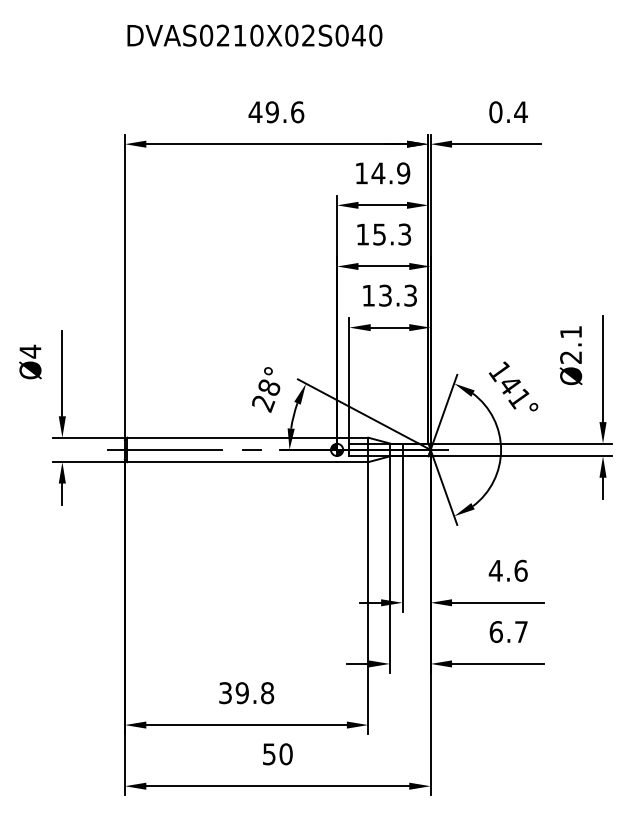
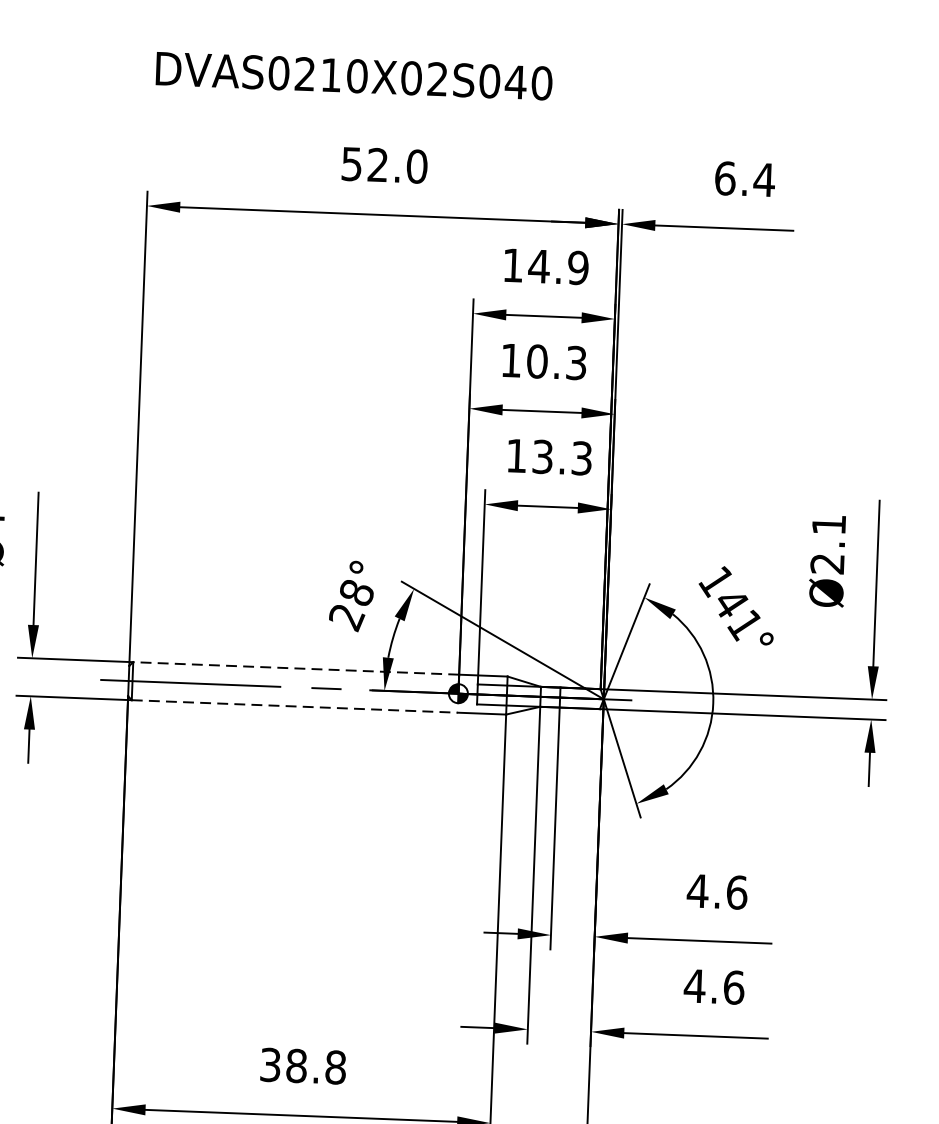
text: (254, 35) -> (353, 75), moved
text: (276, 112) -> (384, 165), 49.6 -> 52.0
text: (495, 112) -> (724, 178), 0.4 -> 6.4
text: (379, 234) -> (537, 361), 15.3 -> 10.3
line: (232, 437) -> (296, 668), solid -> dashed
line: (232, 462) -> (295, 706), solid -> dashed
text: (508, 632) -> (713, 987), 6.7 -> 4.6
text: (241, 693) -> (295, 1066), 39.8 -> 38.8

